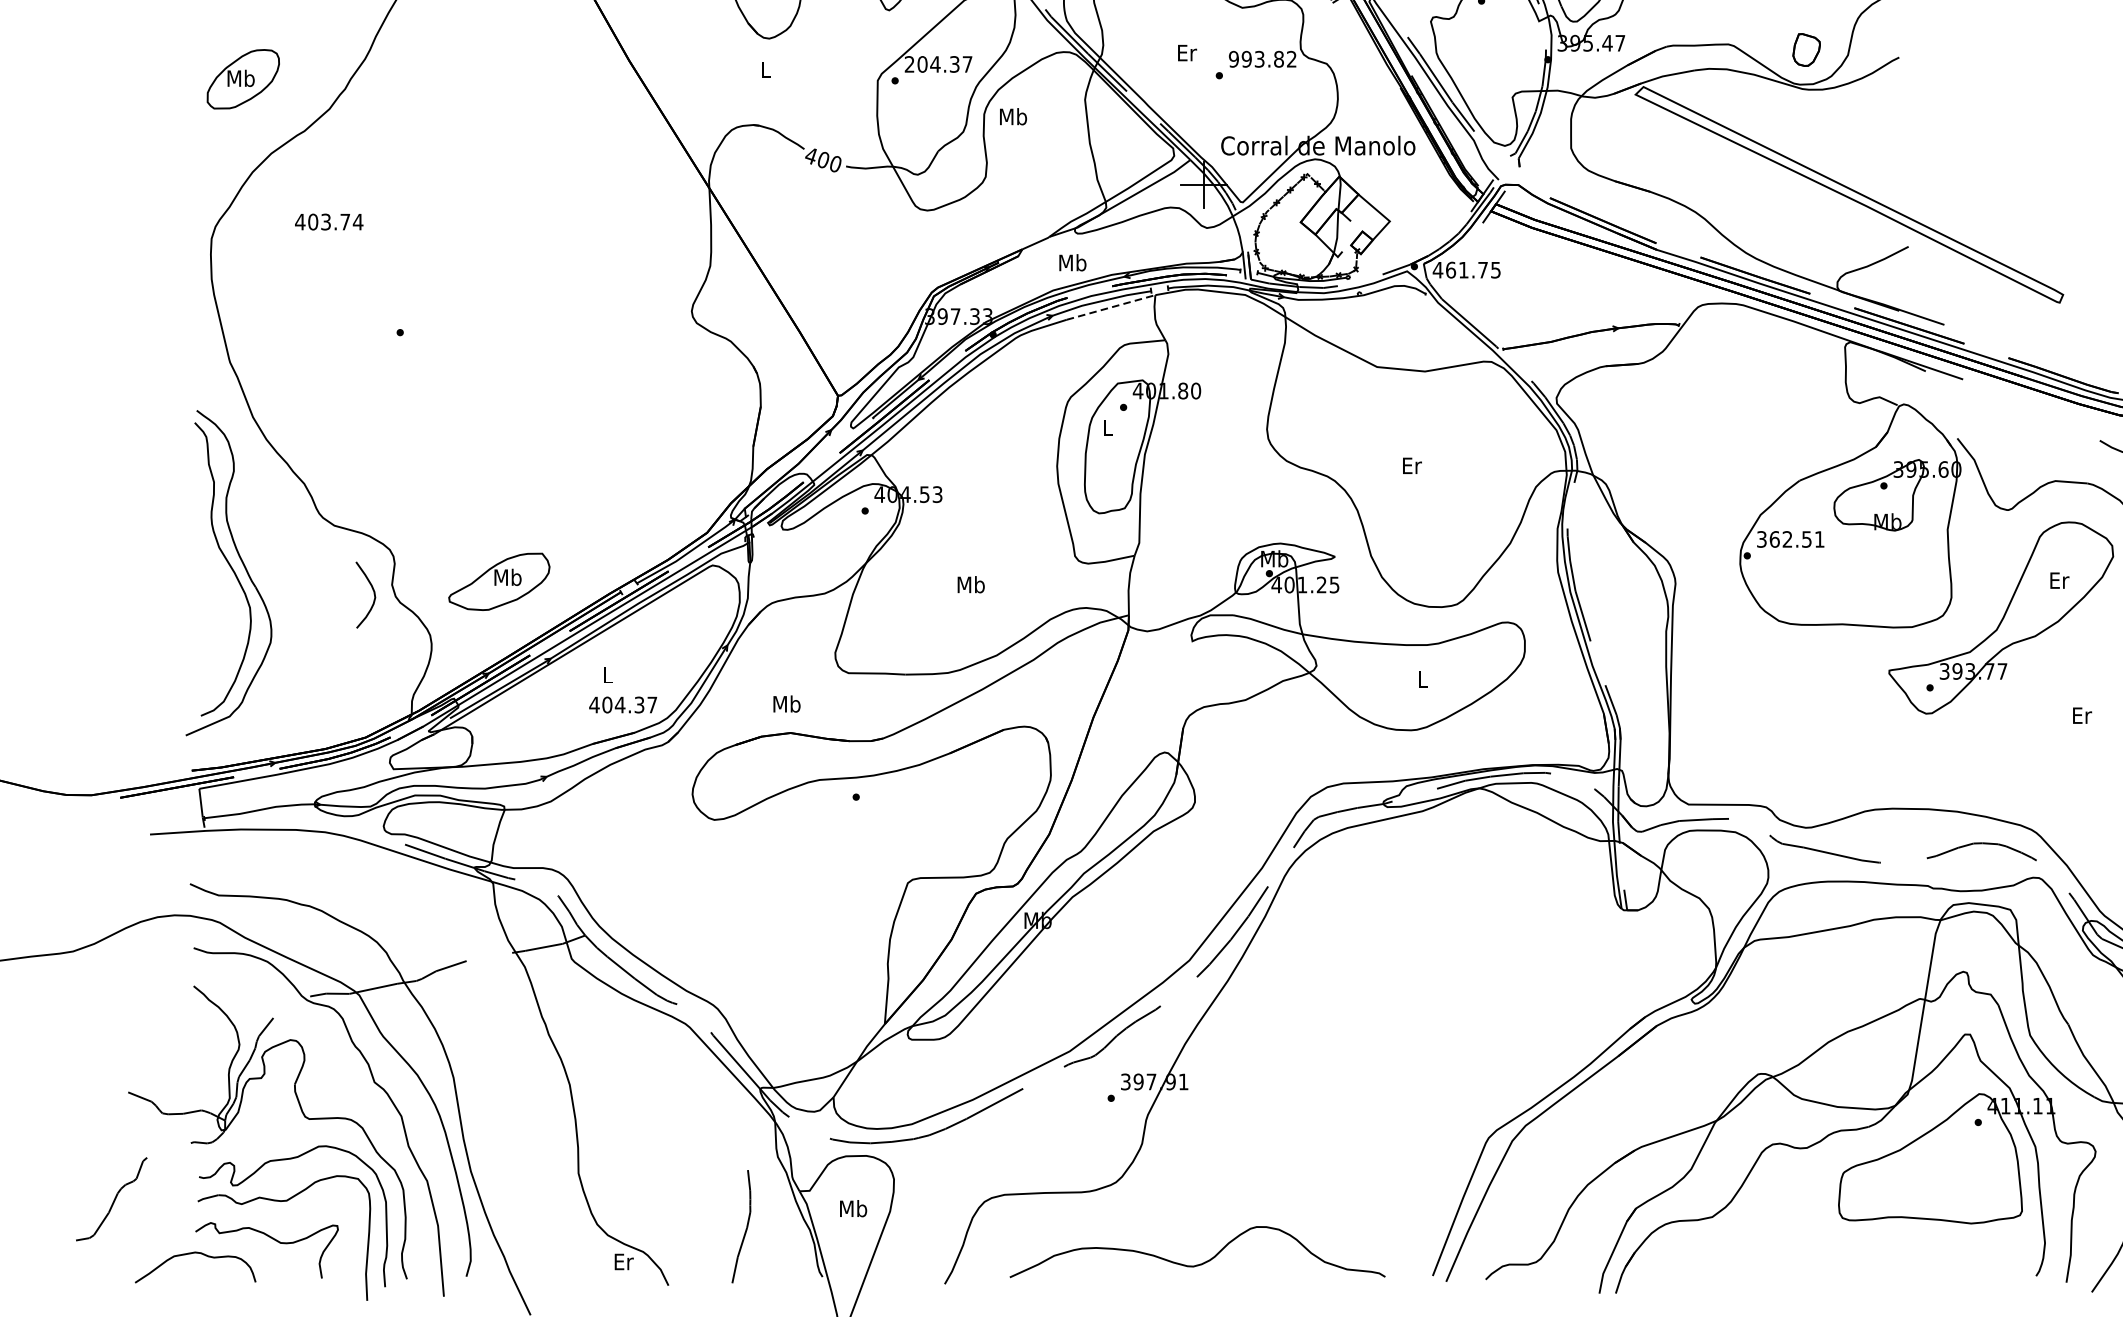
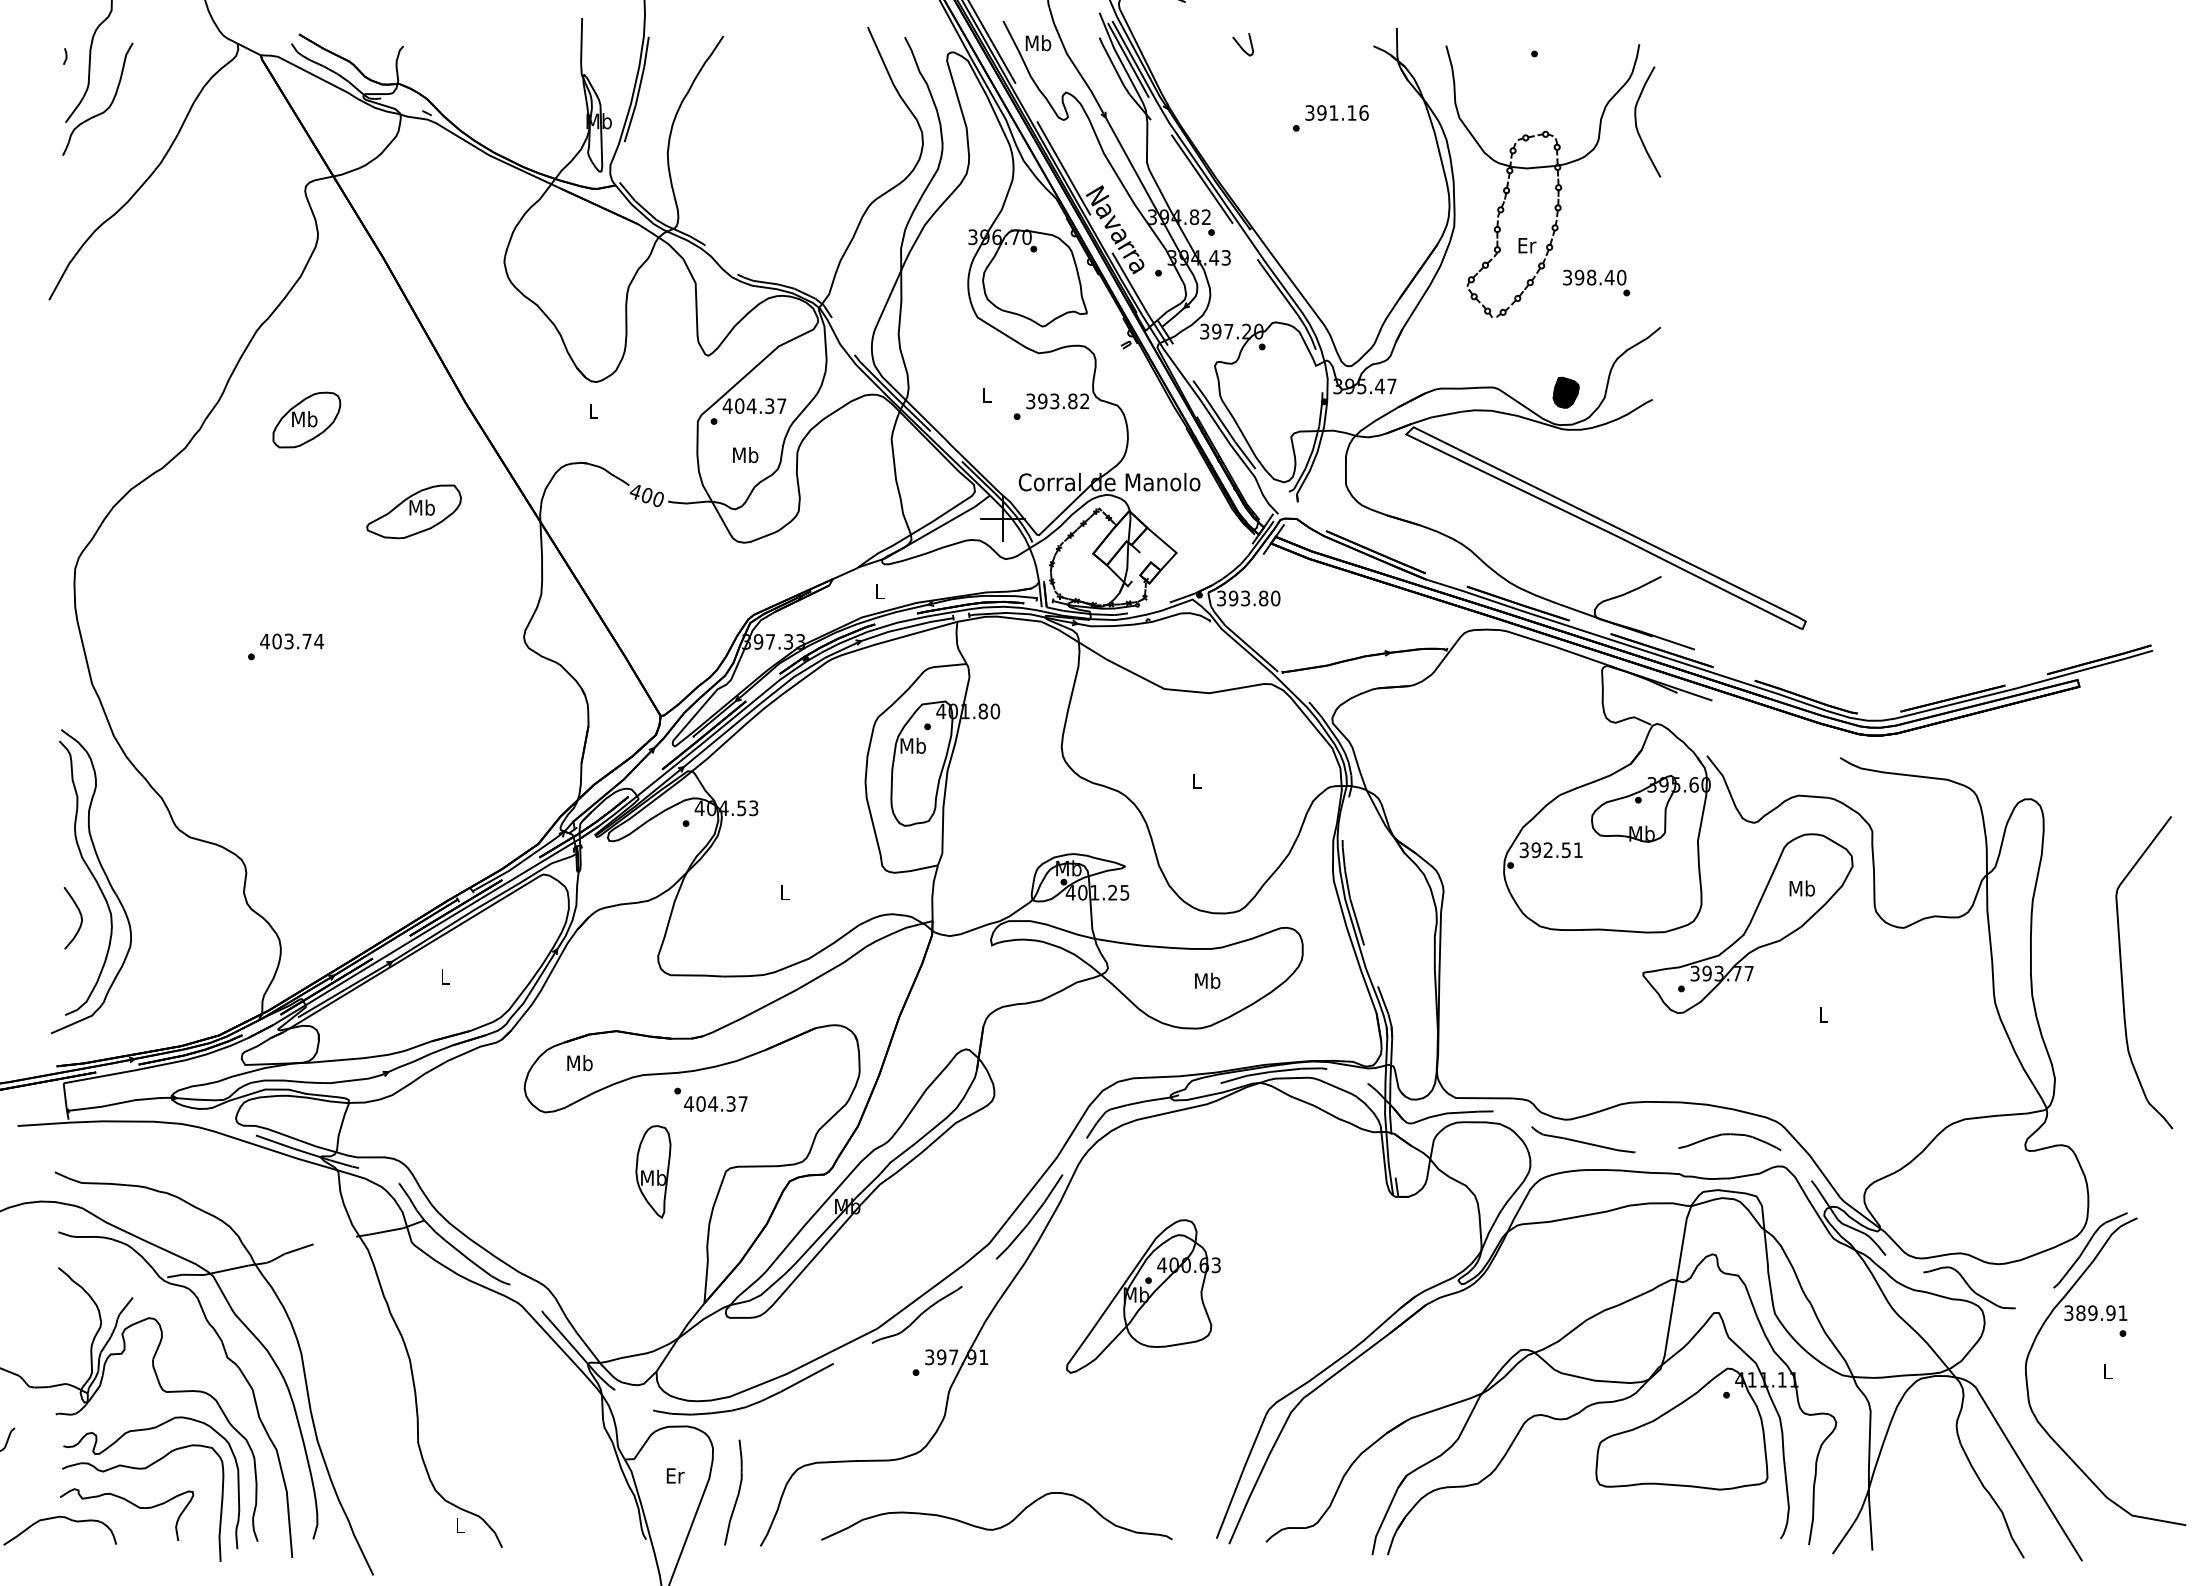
fill: (1805, 49) -> (1565, 392), added
text: (1187, 53) -> (987, 395), Er -> L
text: (1233, 59) -> (1030, 401), 993.82 -> 393.82
text: (909, 63) -> (727, 405), 204.37 -> 404.37
part: (243, 78) -> (306, 419), moved
text: (1013, 117) -> (745, 455), moved
text: (329, 222) -> (292, 641), moved
text: (1072, 262) -> (879, 591), Mb -> L
text: (1466, 270) -> (1248, 598), 461.75 -> 393.80
line: (1111, 307) -> (916, 633), dashed -> solid
text: (1107, 427) -> (912, 745), L -> Mb
text: (1412, 465) -> (1197, 781), Er -> L
text: (1774, 539) -> (1536, 850), 362.51 -> 392.51
text: (2058, 580) -> (1801, 888), Er -> Mb
part: (498, 581) -> (413, 511), moved
text: (970, 584) -> (784, 892), Mb -> L
curve: (373, 595) -> (80, 918), moved
text: (1423, 678) -> (1207, 980), L -> Mb
text: (622, 704) -> (715, 1103), moved
text: (786, 704) -> (579, 1063), moved
text: (2082, 715) -> (1823, 1014), Er -> L
part: (830, 883) -> (653, 1171), added
part: (1354, 1016) -> (1143, 1296), added
text: (852, 1208) -> (674, 1475), Mb -> Er
curve: (745, 1227) -> (737, 1493), moved
text: (623, 1261) -> (460, 1525), Er -> L

